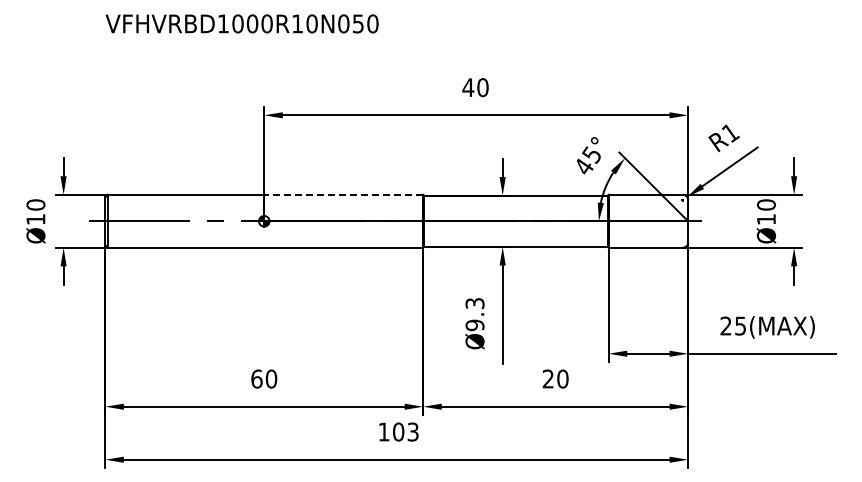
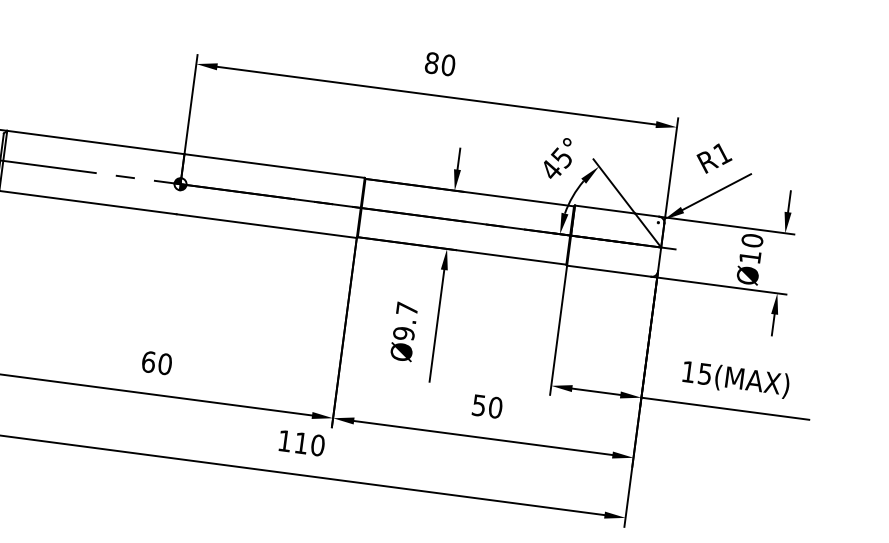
text: (468, 87) -> (432, 63), 40 -> 80
line: (343, 194) -> (274, 165), dashed -> solid
text: (474, 303) -> (406, 308), Ø9.3 -> Ø9.7
text: (725, 325) -> (687, 371), 25(MAX) -> 15(MAX)
text: (548, 378) -> (479, 404), 20 -> 50
text: (405, 431) -> (309, 443), 103 -> 110

